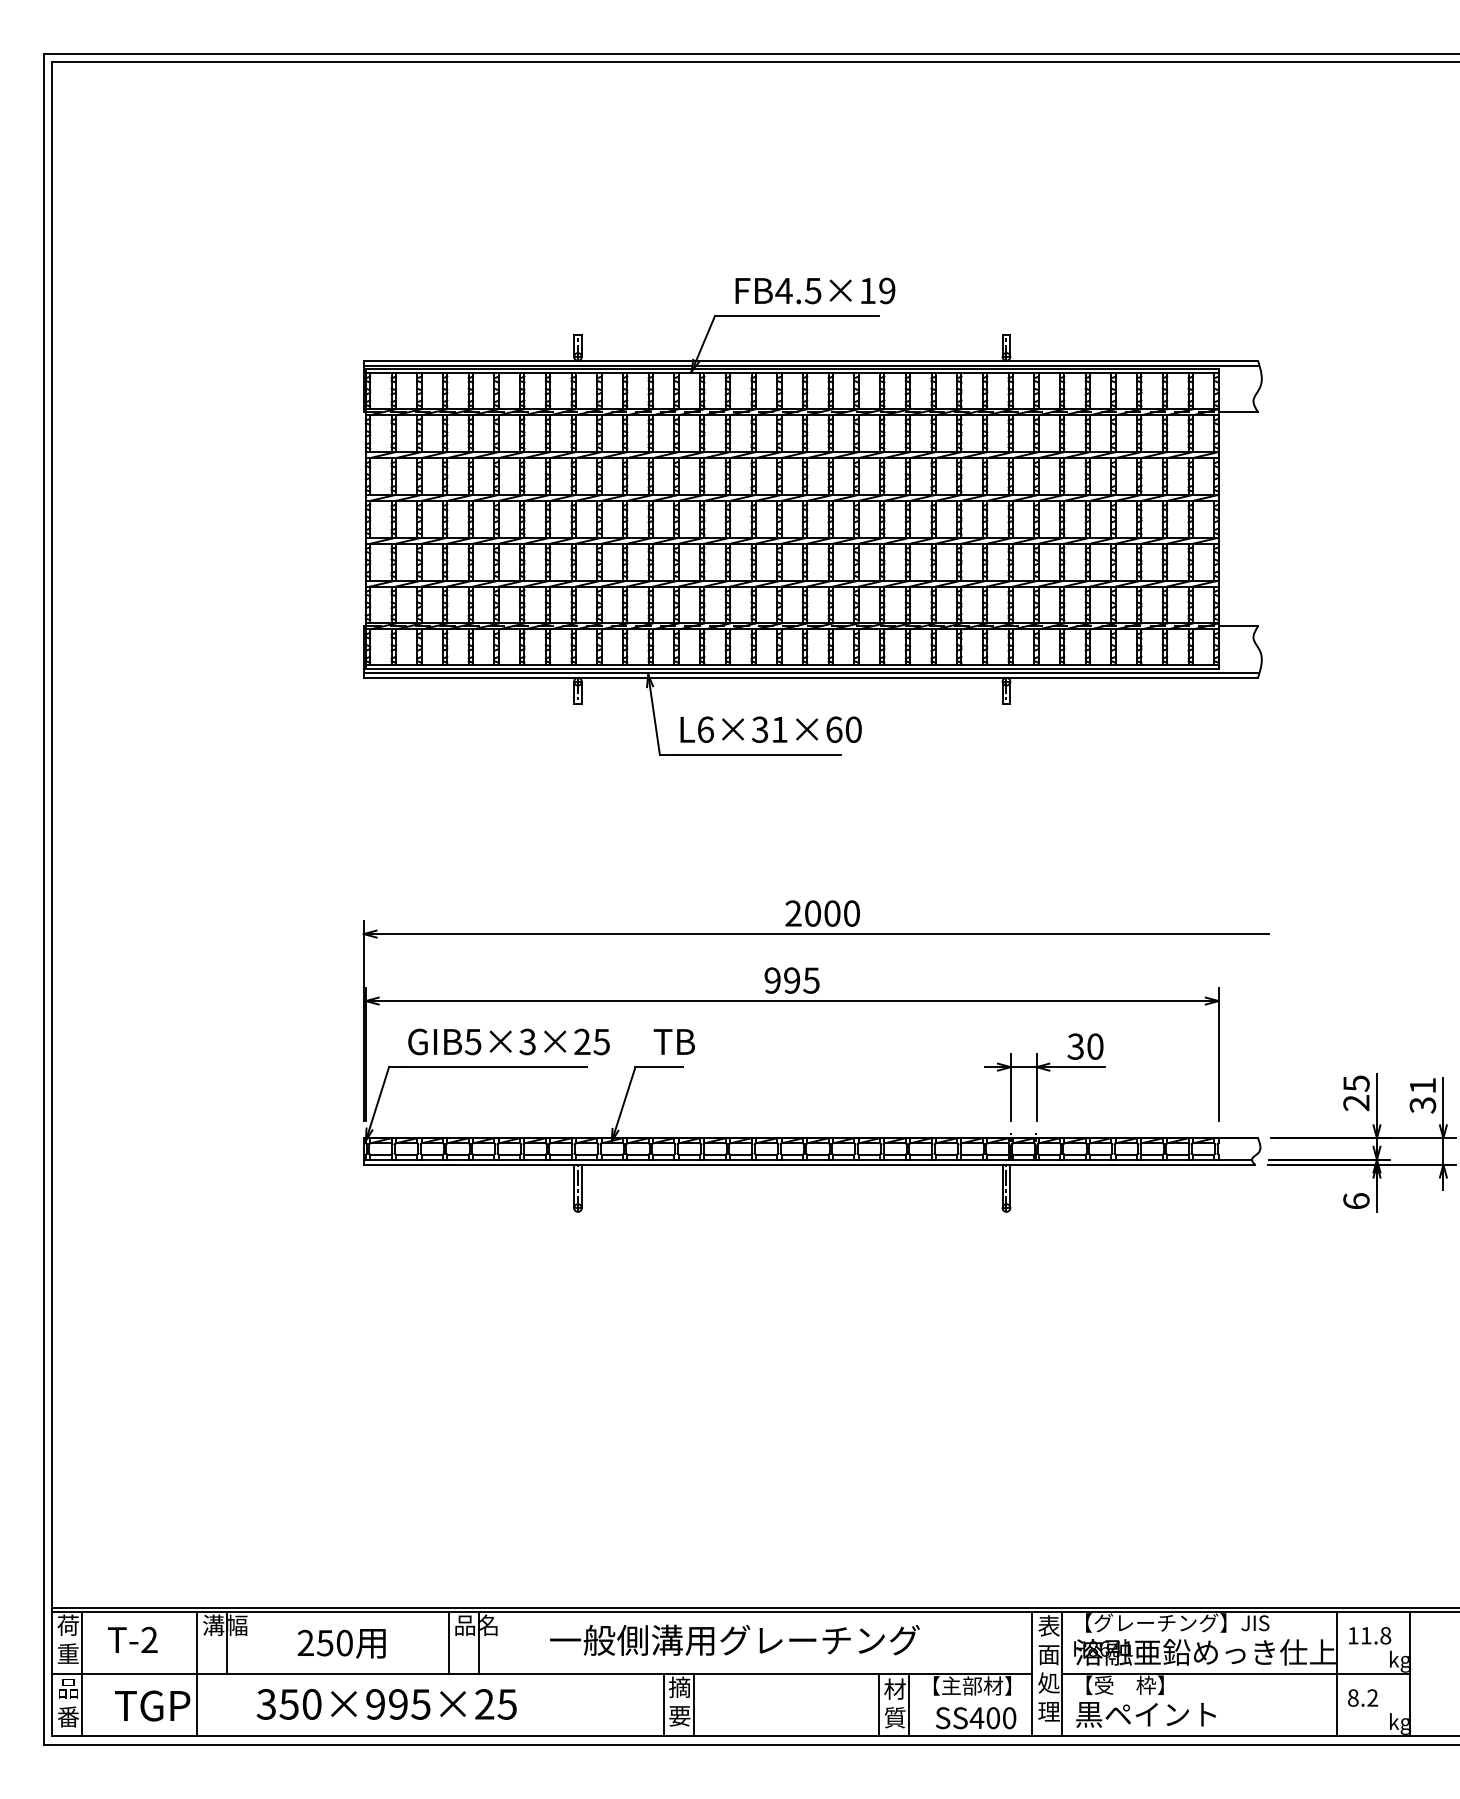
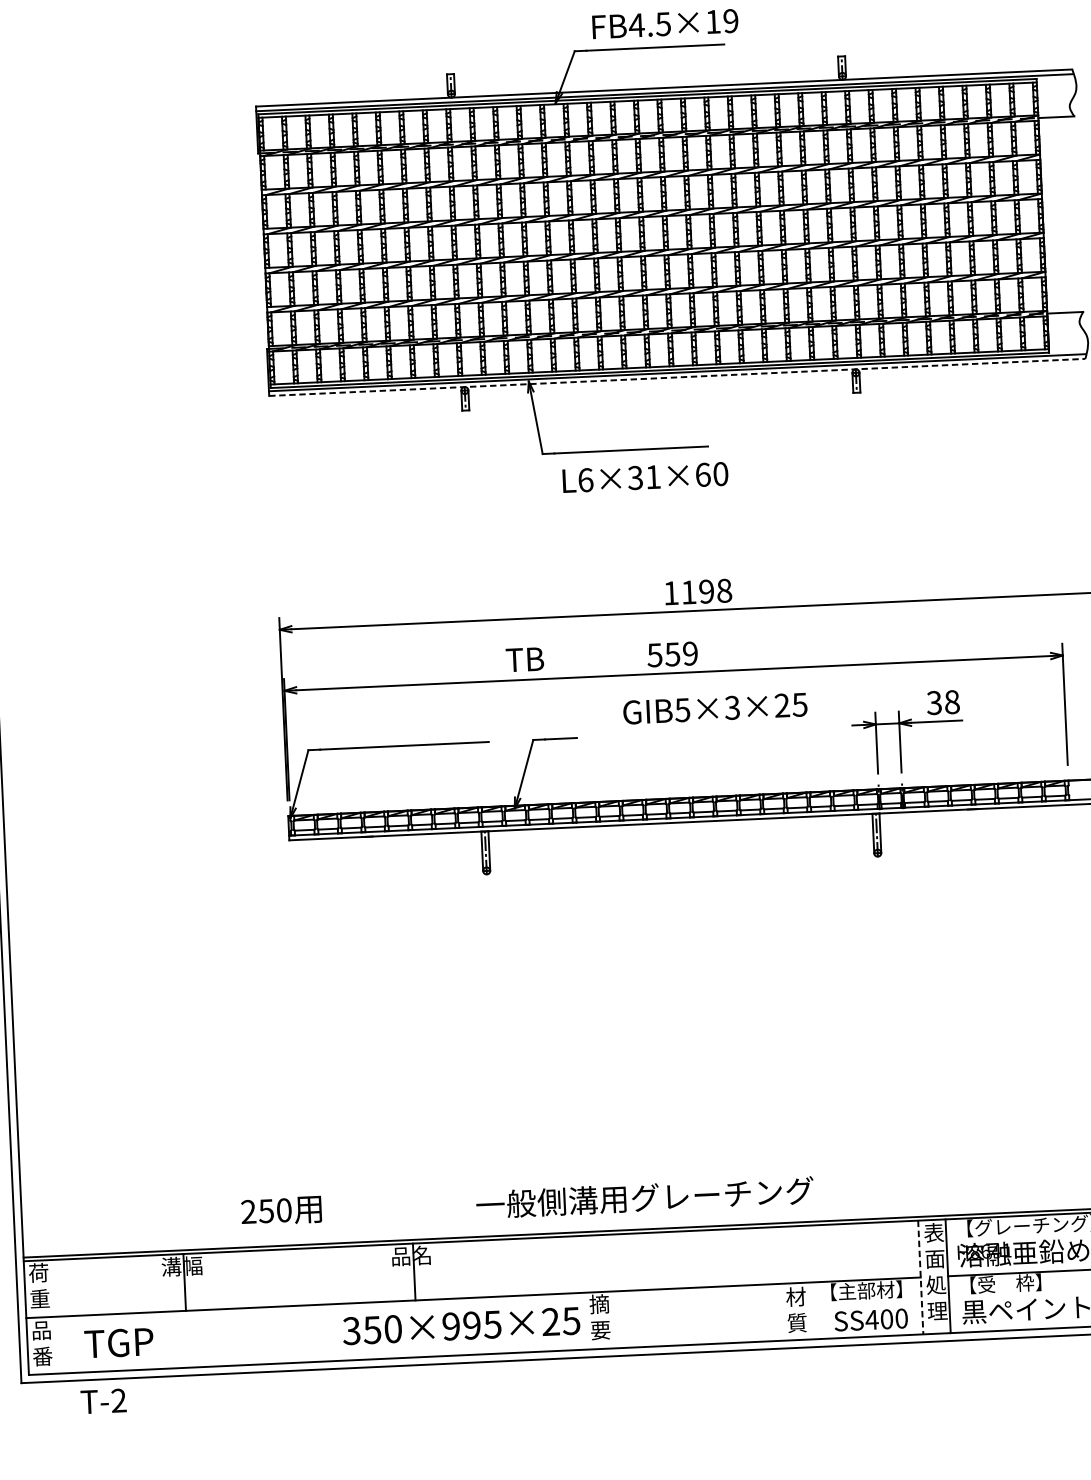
line: (811, 677) -> (677, 377), solid -> dashed
text: (770, 729) -> (644, 477), moved
text: (822, 913) -> (697, 591), 2000 -> 1198
text: (791, 980) -> (672, 654), 995 -> 559
text: (508, 1041) -> (714, 708), moved
text: (673, 1041) -> (524, 659), moved
text: (1095, 1046) -> (952, 702), 30 -> 38
text: (132, 1639) -> (103, 1400), moved
text: (734, 1639) -> (644, 1197), moved
line: (448, 1642) -> (386, 1272), removed
text: (341, 1643) -> (281, 1210), moved
line: (82, 1673) -> (53, 1316), removed
line: (197, 1673) -> (158, 1311), removed
line: (1032, 1674) -> (920, 1277), solid -> dashed
text: (386, 1704) -> (461, 1326), moved
line: (664, 1705) -> (586, 1321), removed
line: (694, 1705) -> (613, 1320), removed
line: (879, 1705) -> (782, 1312), removed
line: (909, 1705) -> (809, 1311), removed

